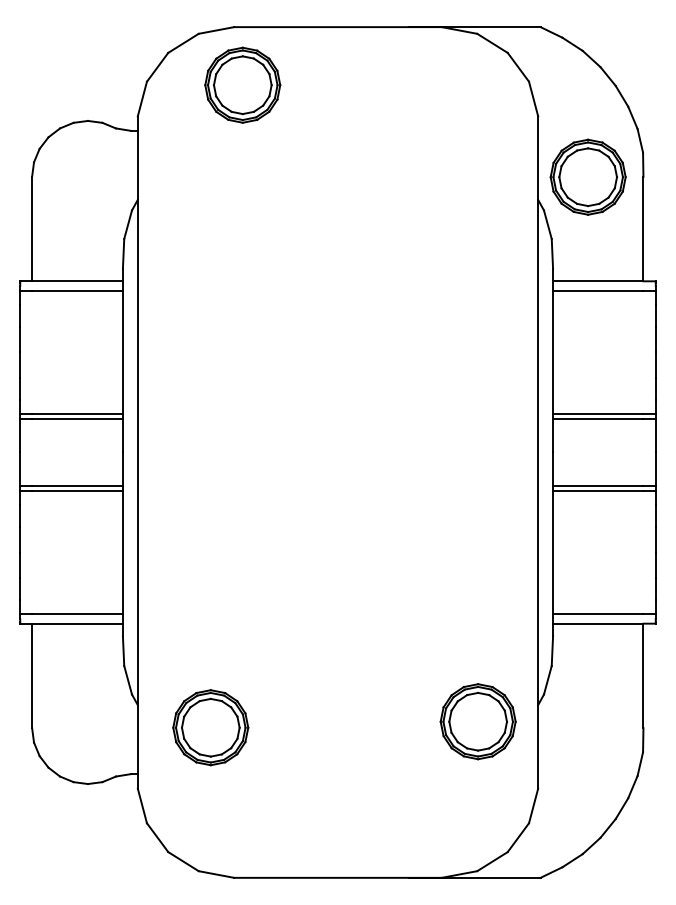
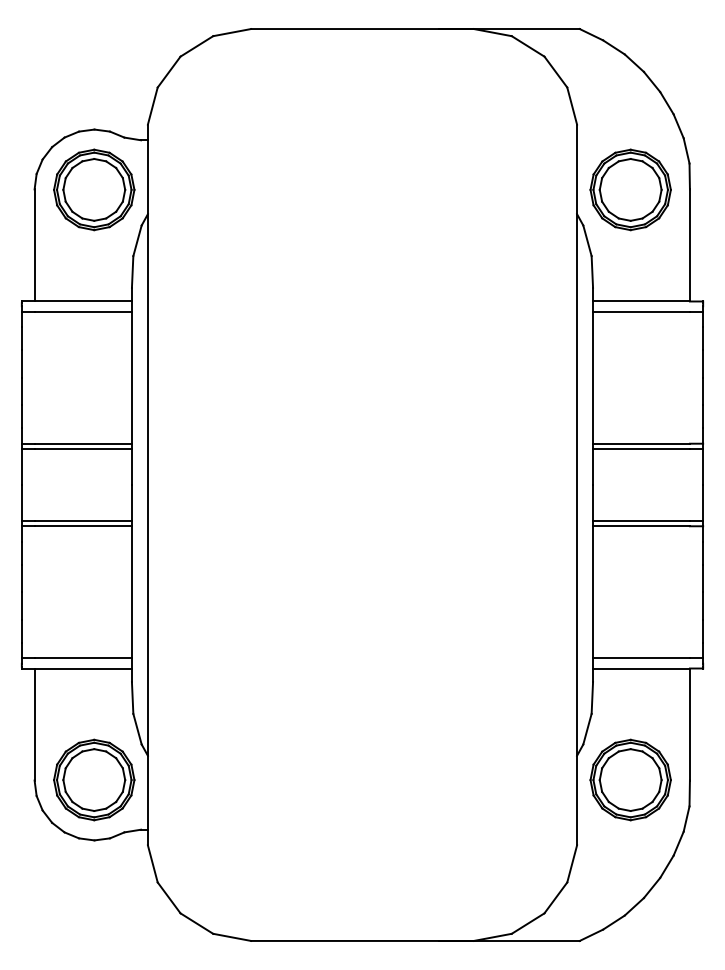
part: (242, 84) -> (93, 189), moved
part: (477, 721) -> (629, 779), moved
part: (210, 727) -> (93, 779), moved

